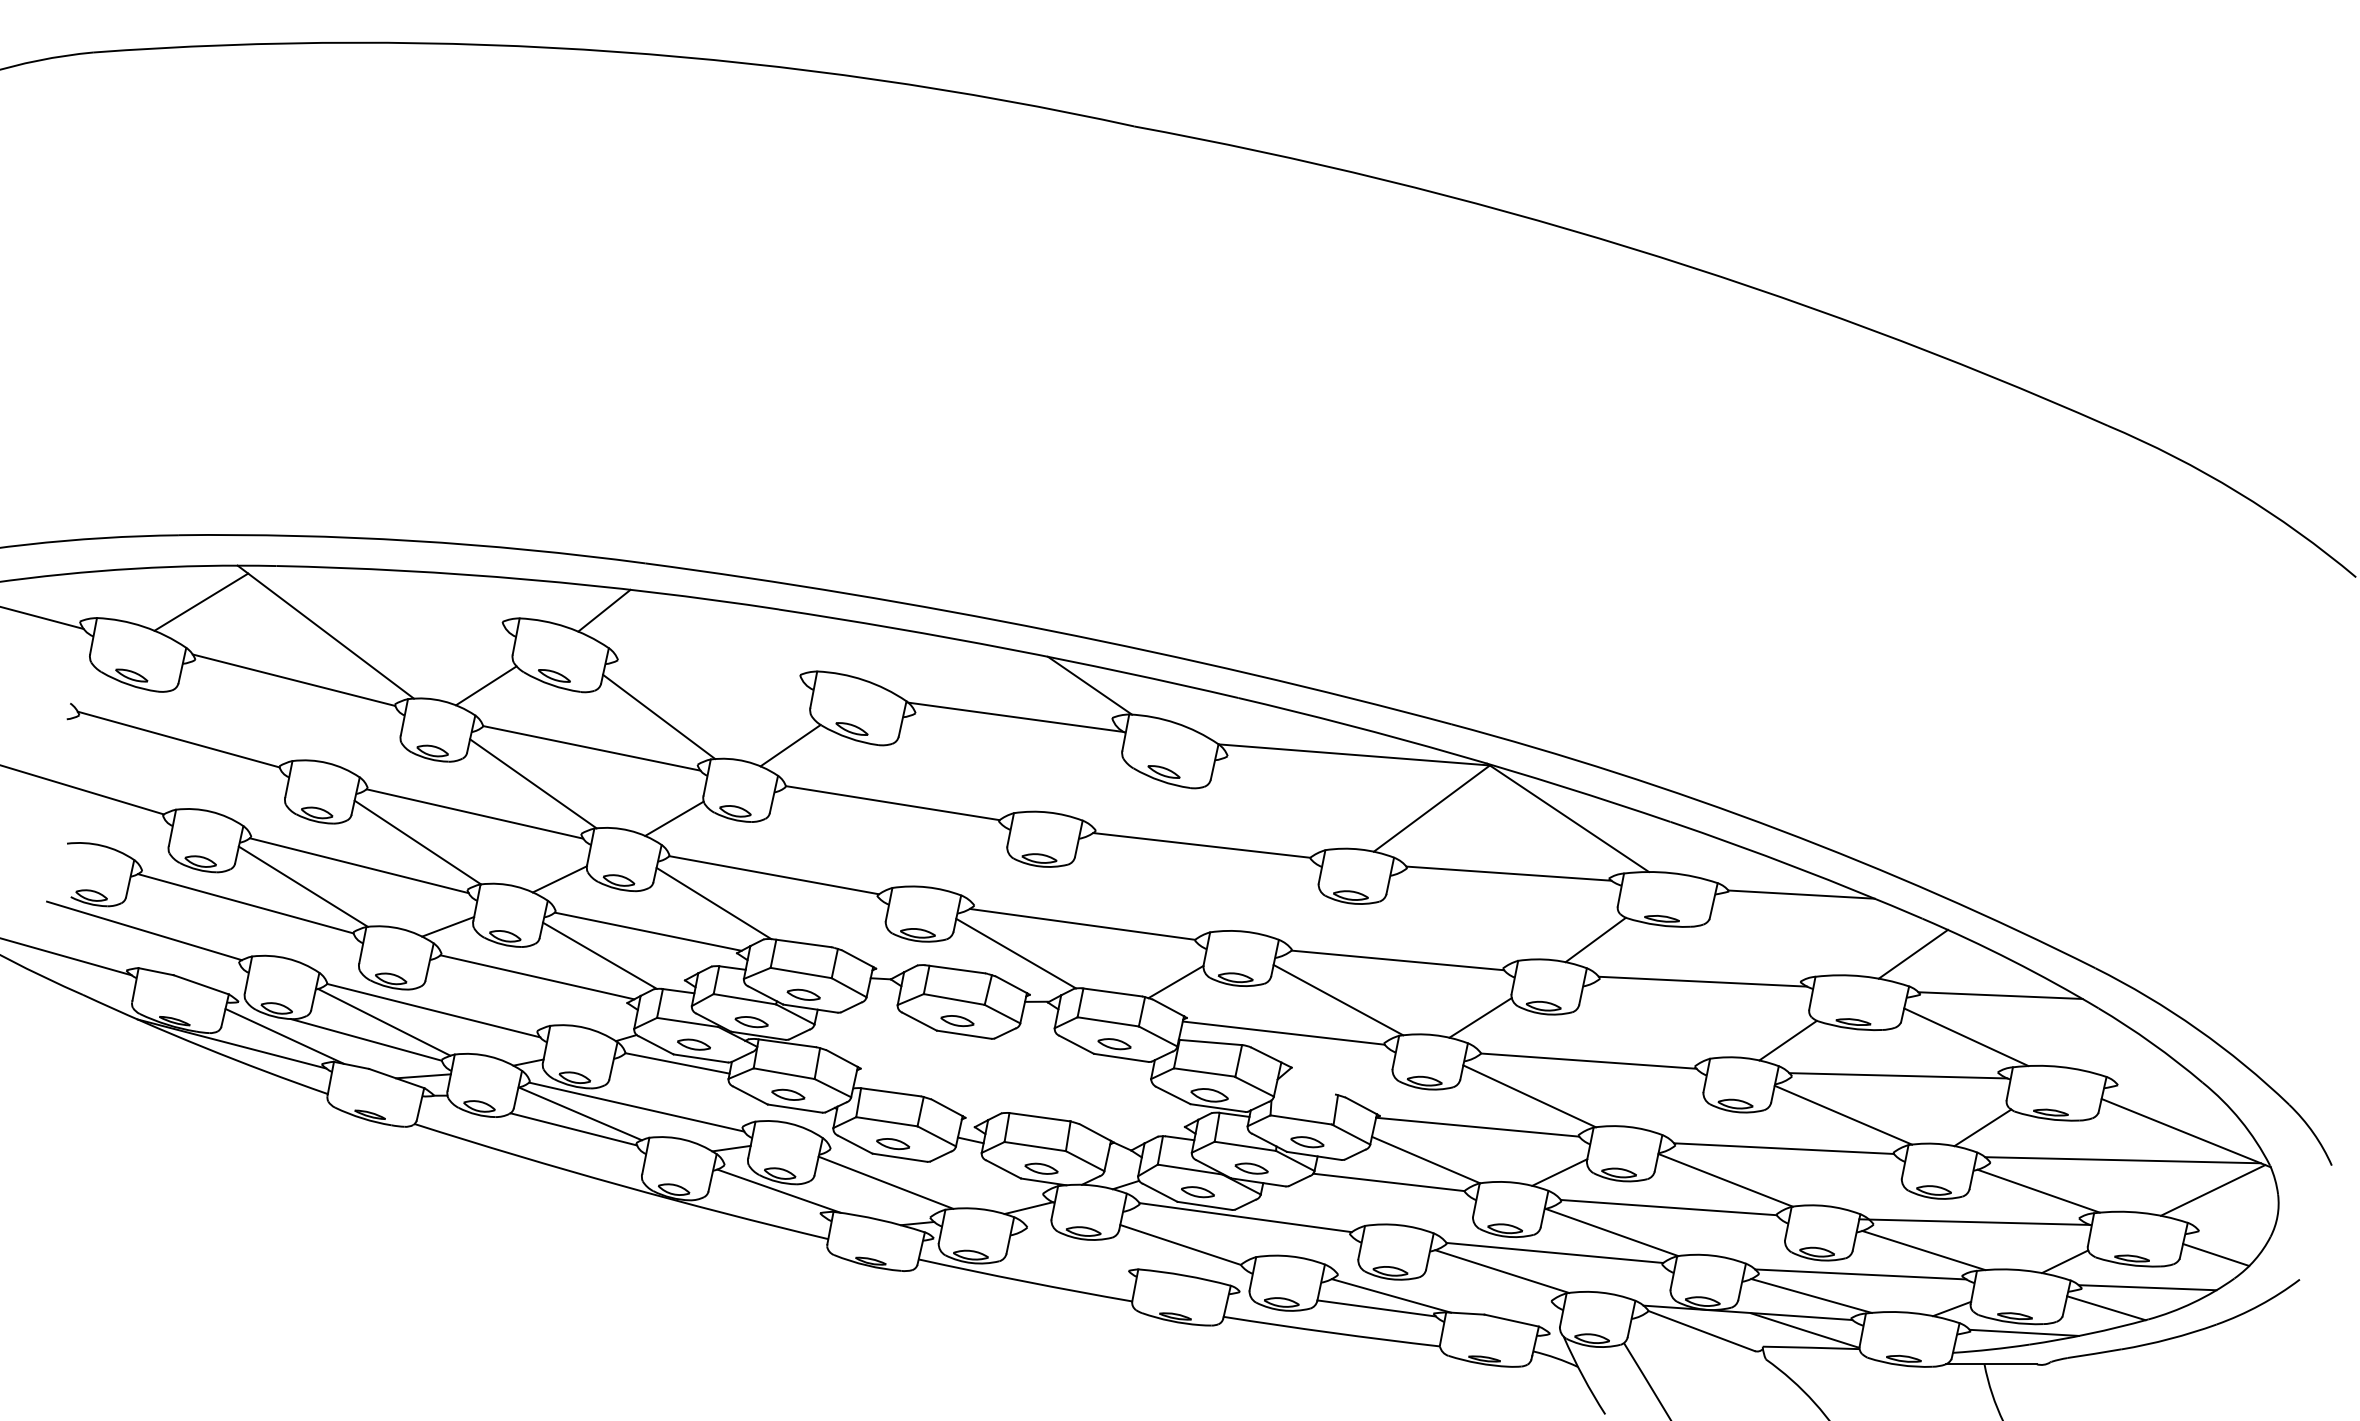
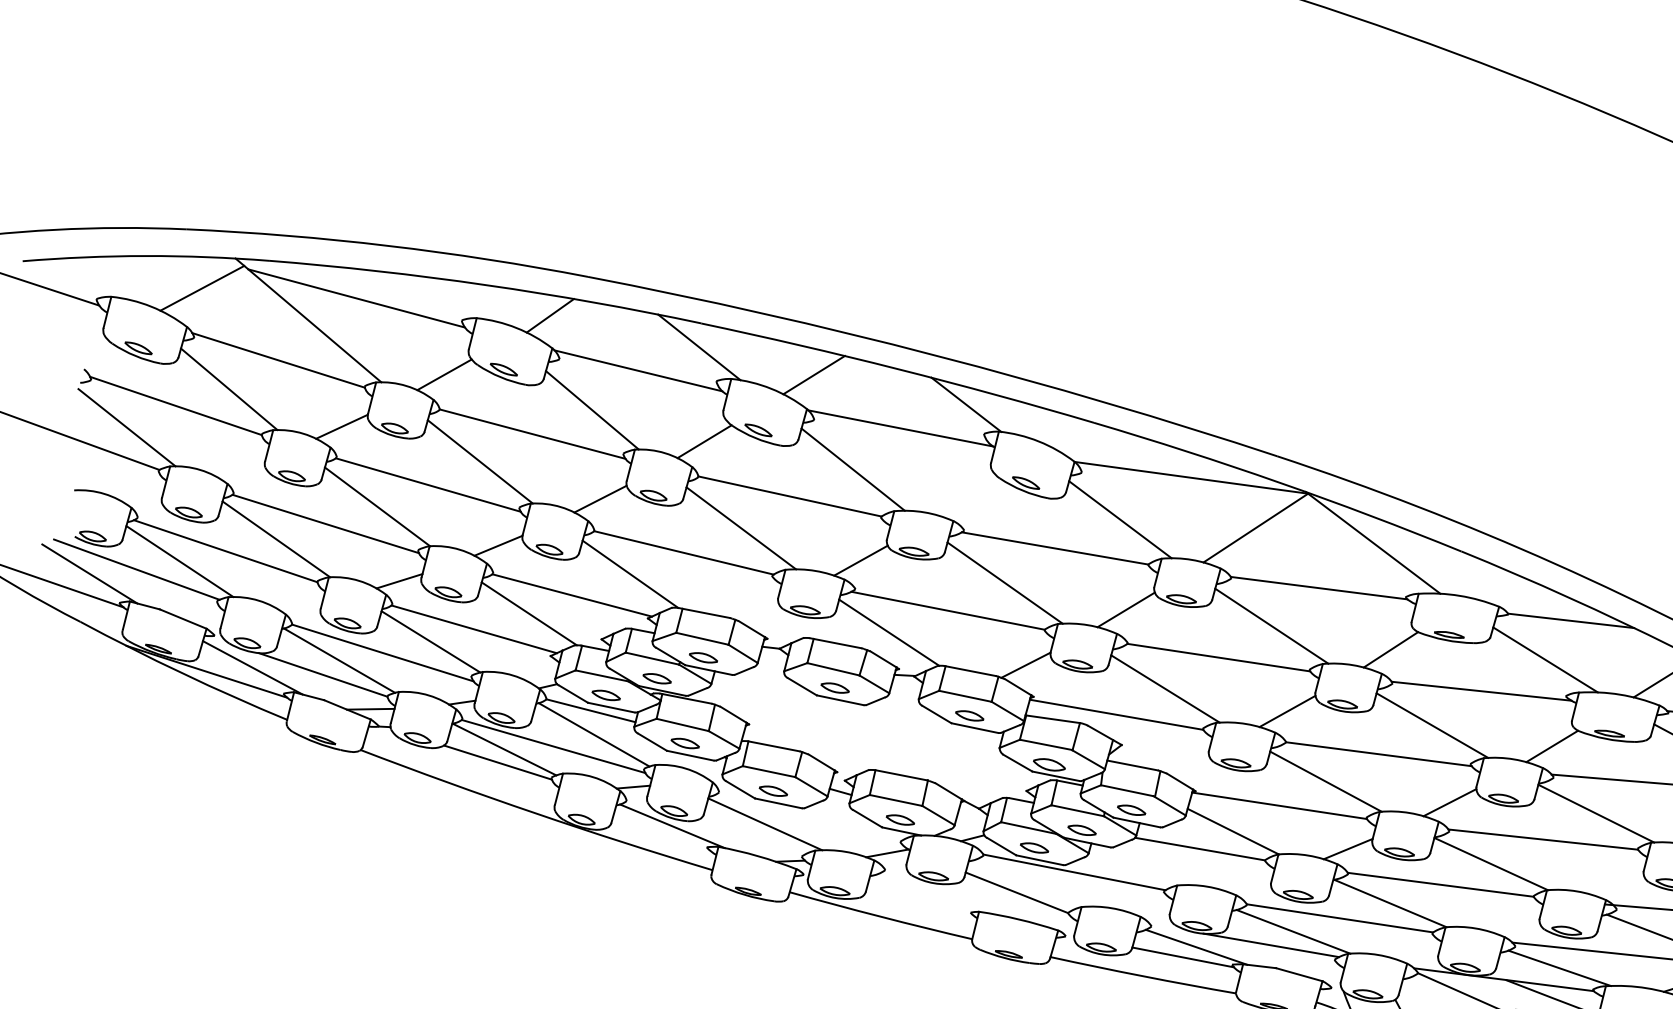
line: (379, 603) -> (356, 298), added
line: (778, 637) -> (699, 347), added
line: (912, 661) -> (814, 375), added
line: (709, 668) -> (638, 370), added
line: (238, 716) -> (228, 388), added
line: (371, 752) -> (341, 426), added
line: (123, 767) -> (126, 427), added
line: (963, 767) -> (852, 469), added
line: (1274, 808) -> (1119, 520), added
line: (838, 842) -> (741, 527), added
line: (978, 872) -> (860, 560), added
line: (1146, 888) -> (1005, 582), added
line: (1287, 911) -> (1125, 609), added
line: (193, 918) -> (179, 561), added
line: (1456, 920) -> (1271, 626), added
line: (90, 938) -> (89, 573), added
line: (1774, 941) -> (1545, 660), added
line: (488, 994) -> (431, 641), added
line: (1648, 1024) -> (1432, 725), added
line: (682, 1090) -> (593, 734), added
line: (1305, 1090) -> (1132, 765), added
line: (1673, 1111) -> (1449, 801), added
line: (1477, 1288) -> (1271, 945), added

